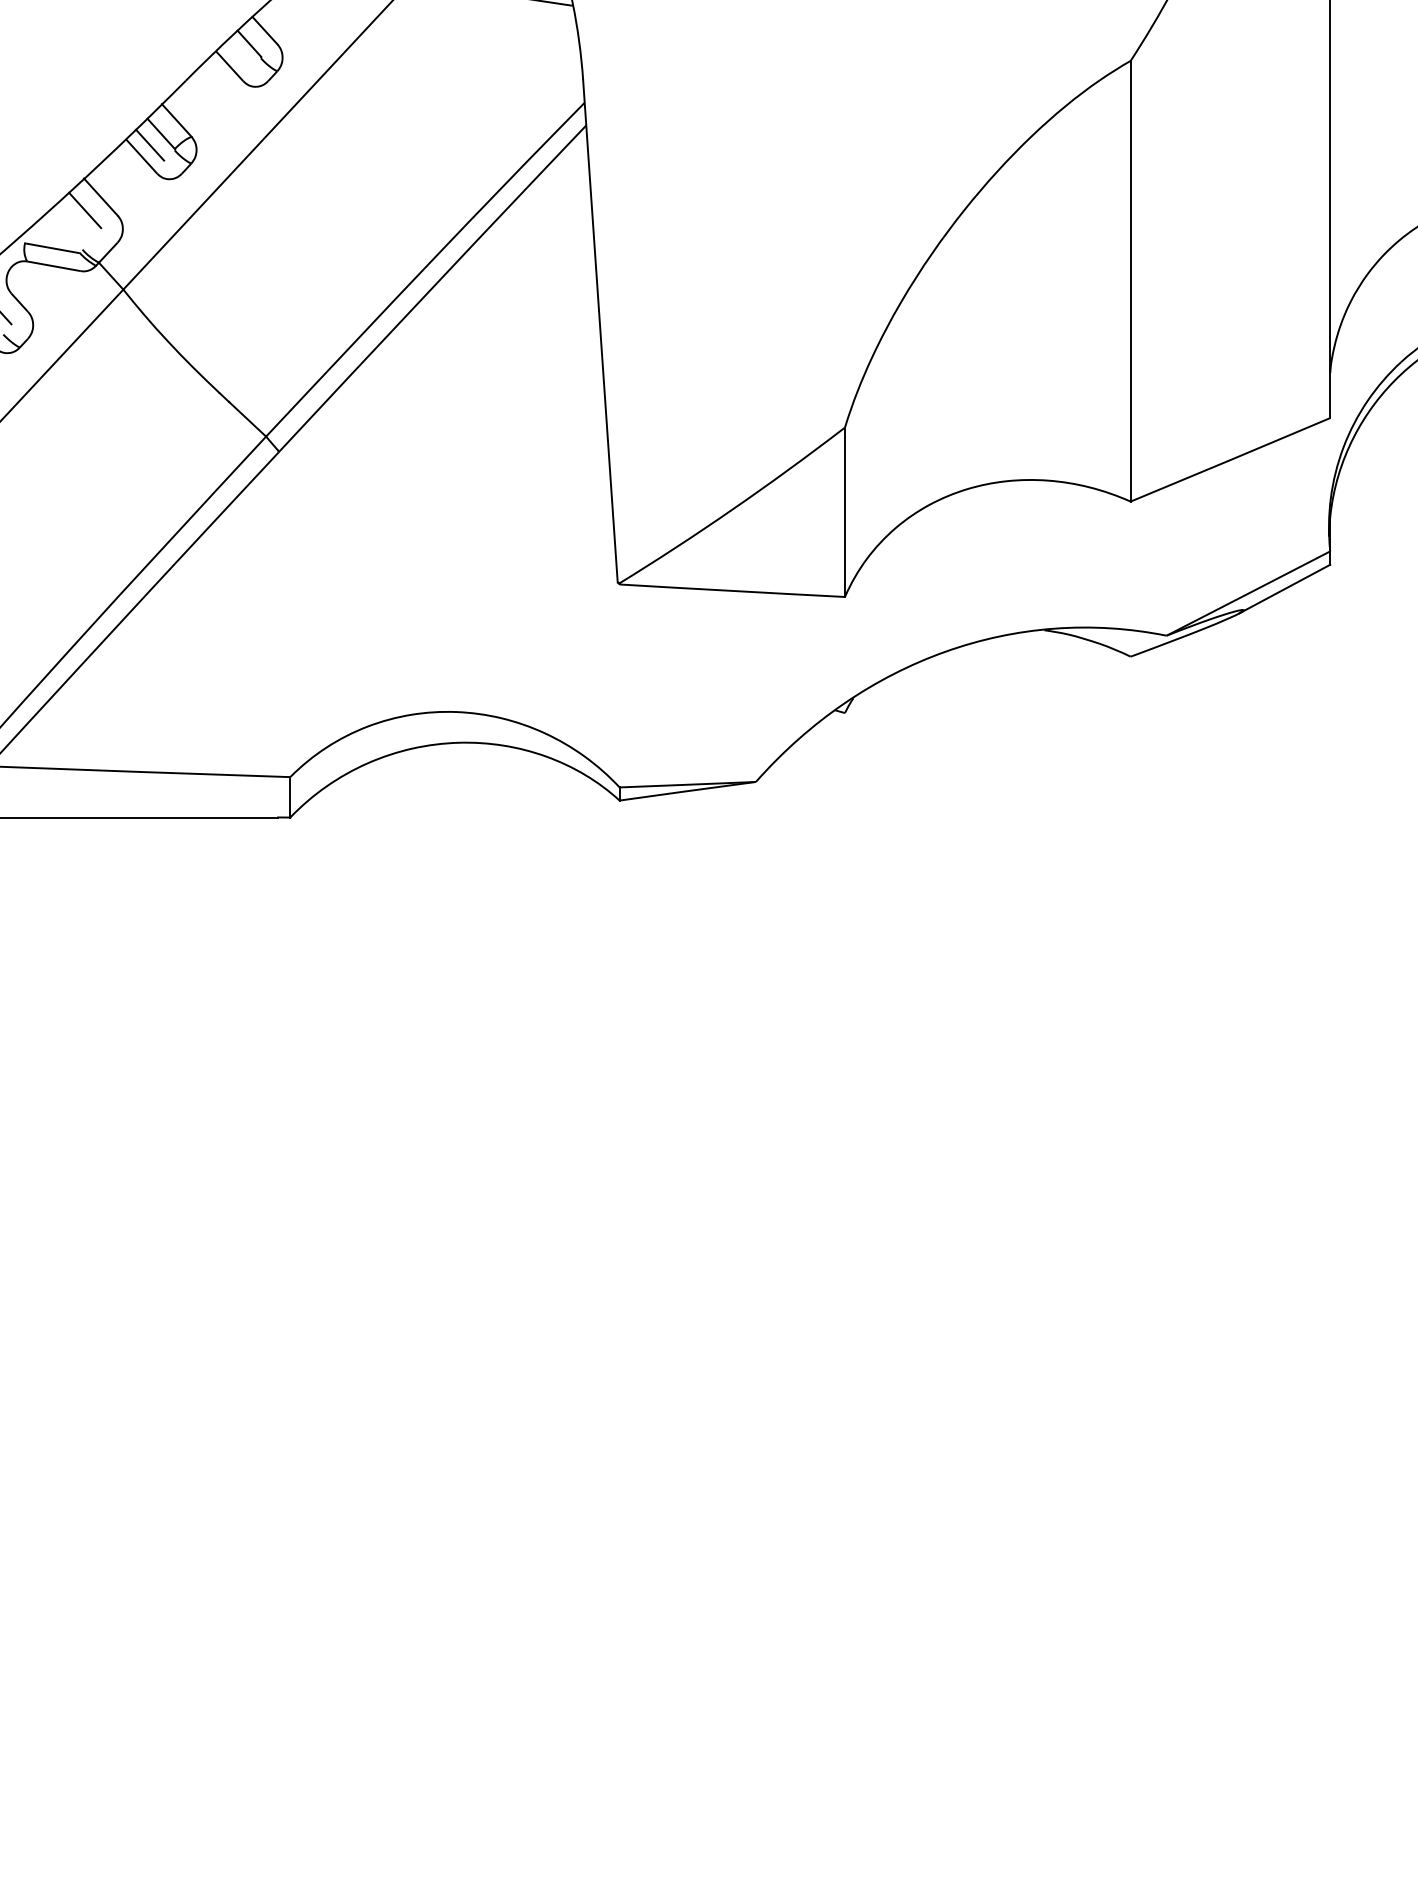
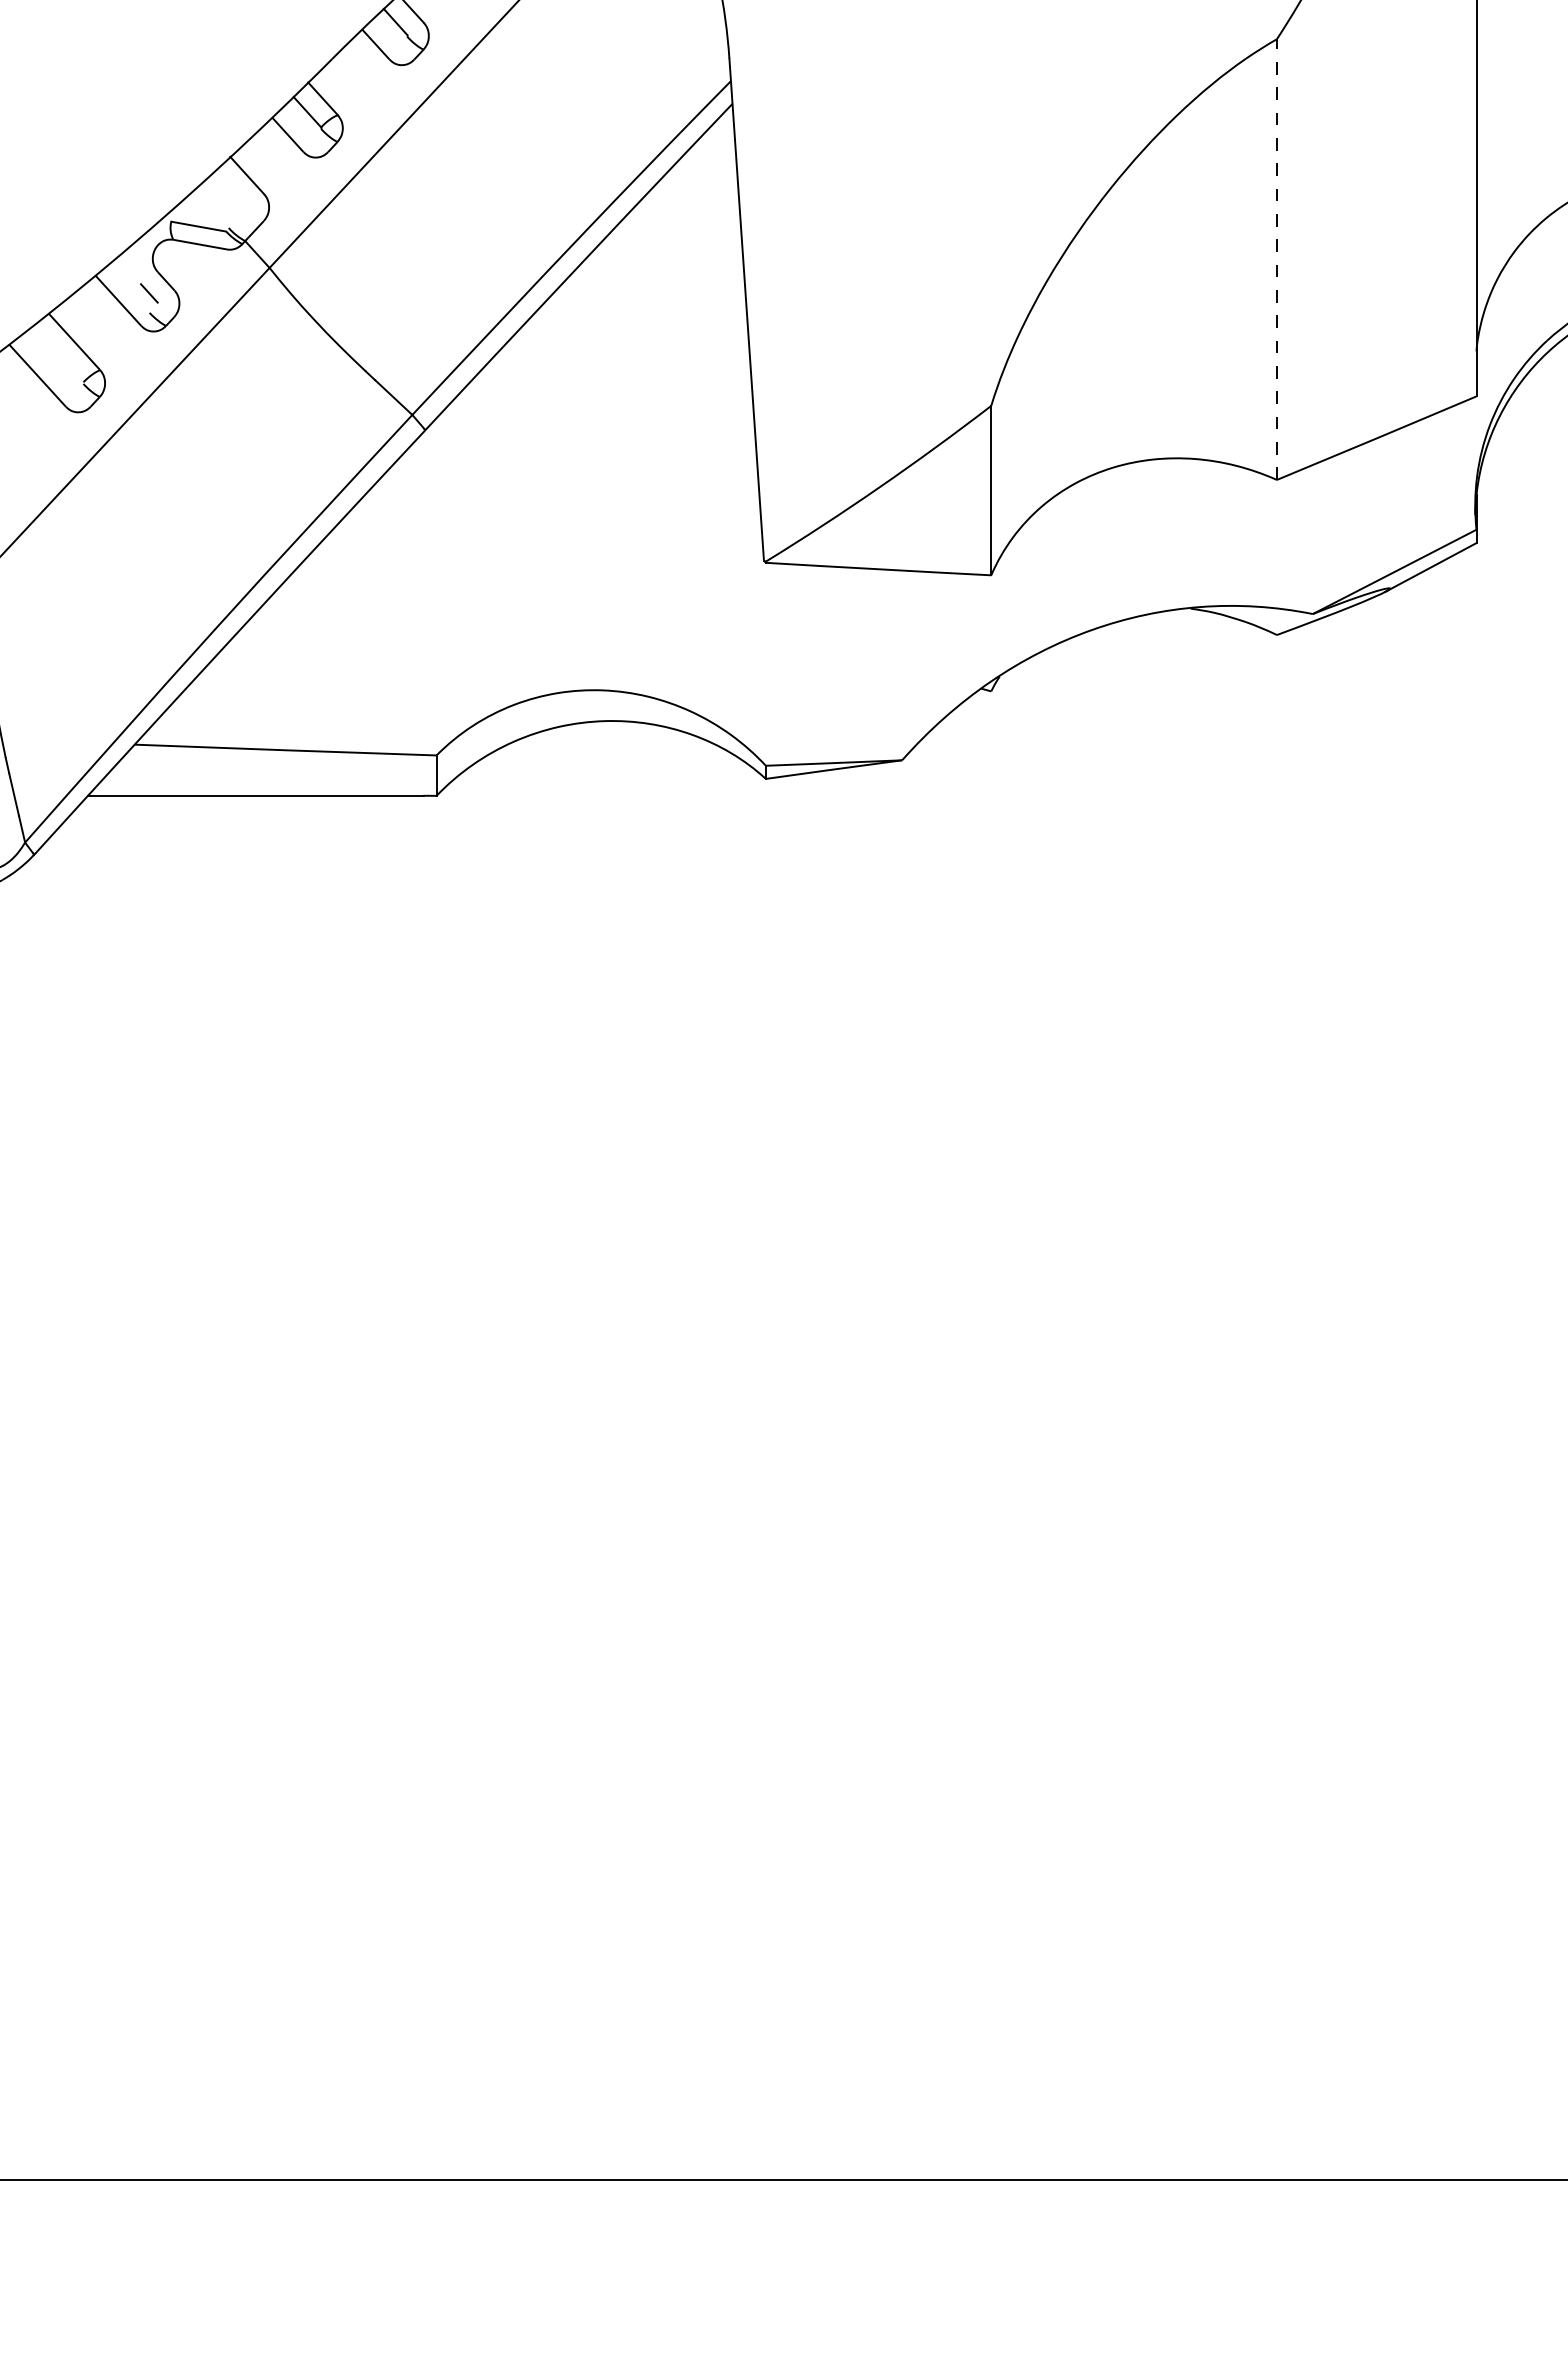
line: (150, 145) -> (296, 123), removed
line: (85, 210) -> (231, 188), removed
line: (1130, 281) -> (1276, 259), solid -> dashed

